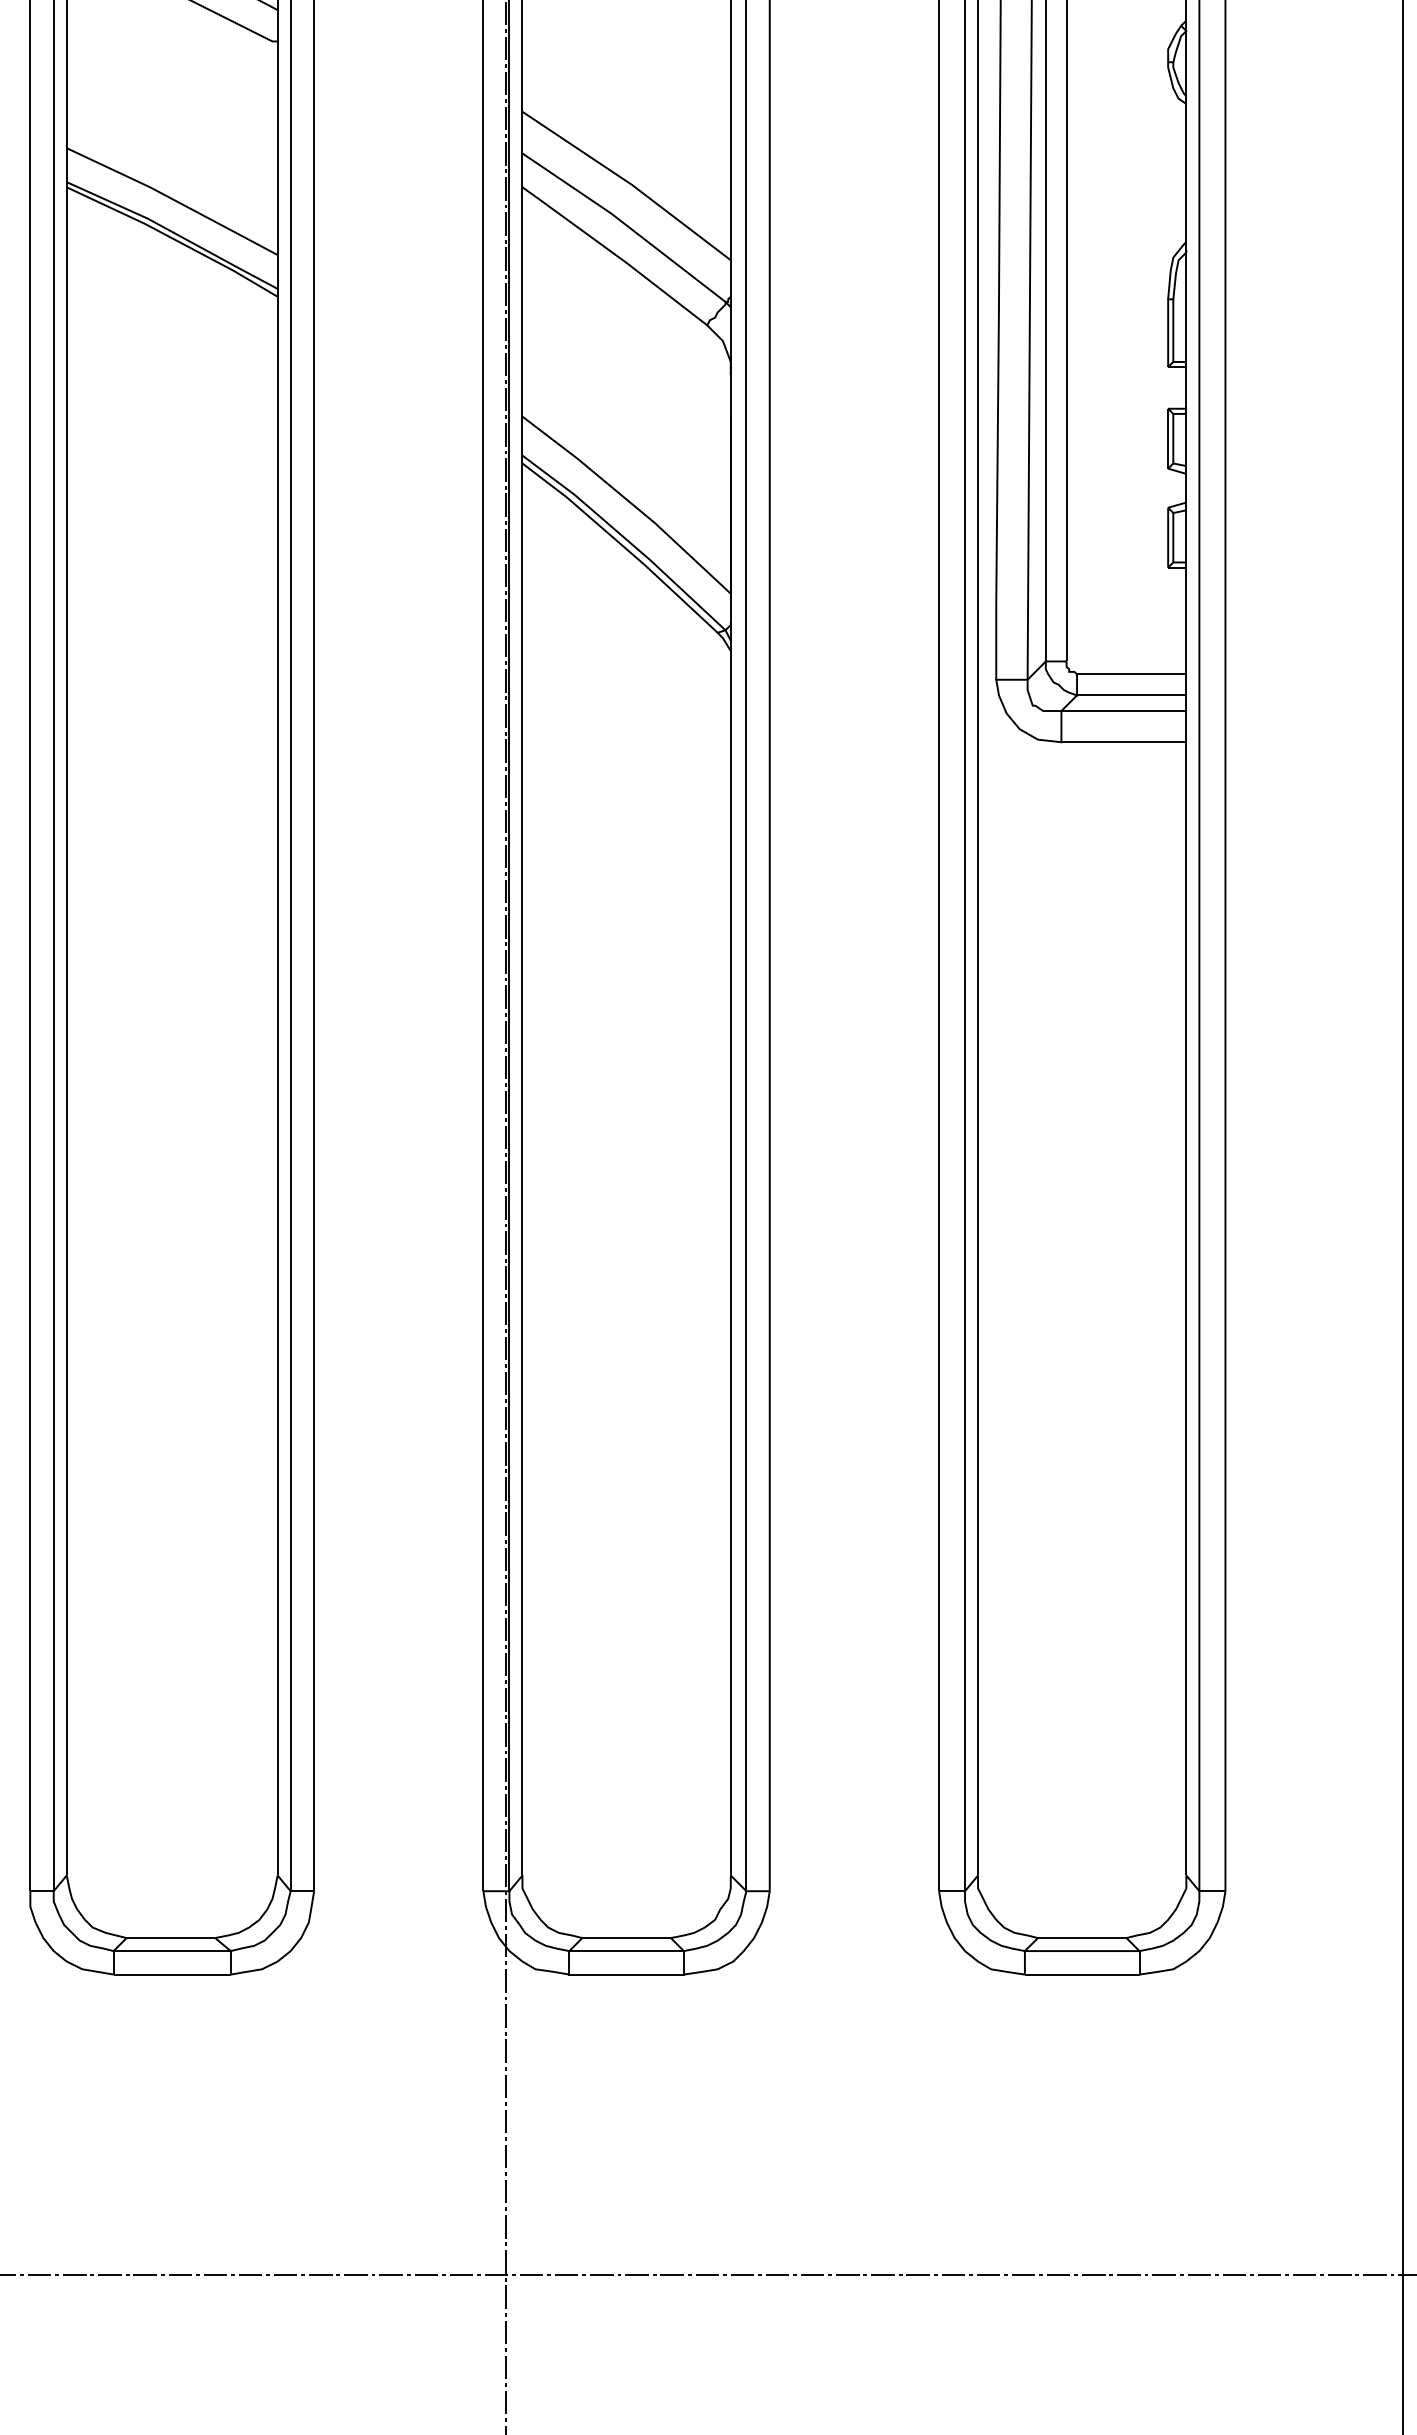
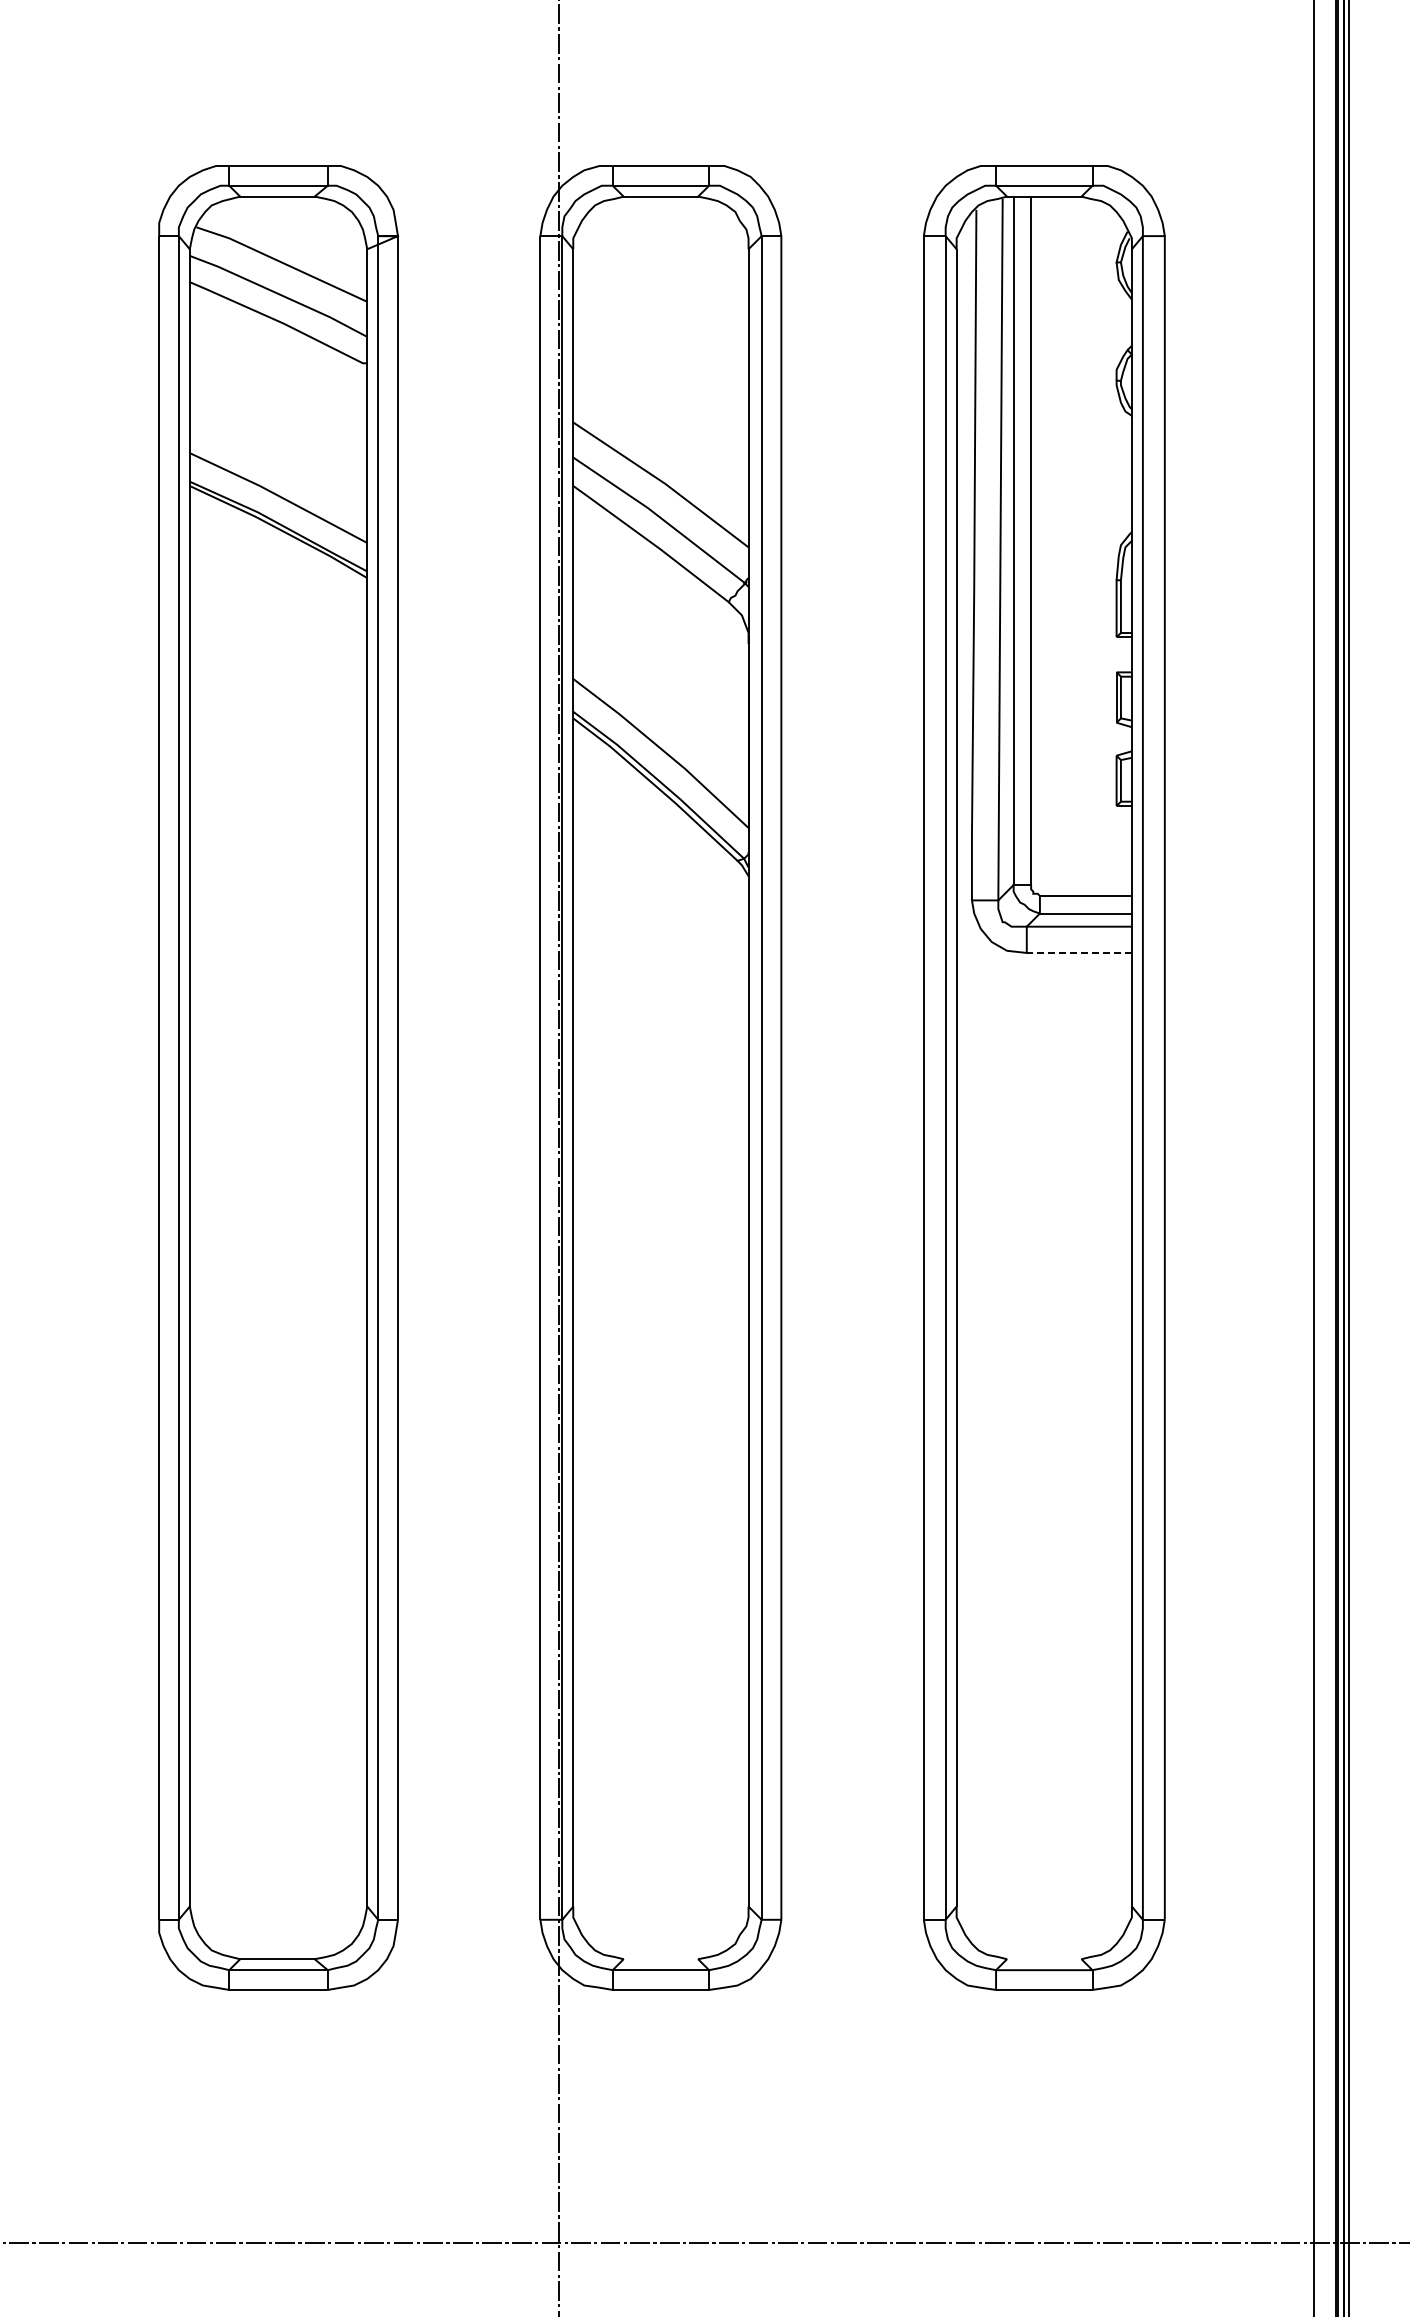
line: (1124, 741) -> (1079, 952), solid -> dashed
line: (626, 1938) -> (660, 1959), removed
line: (1082, 1938) -> (1044, 1959), removed

